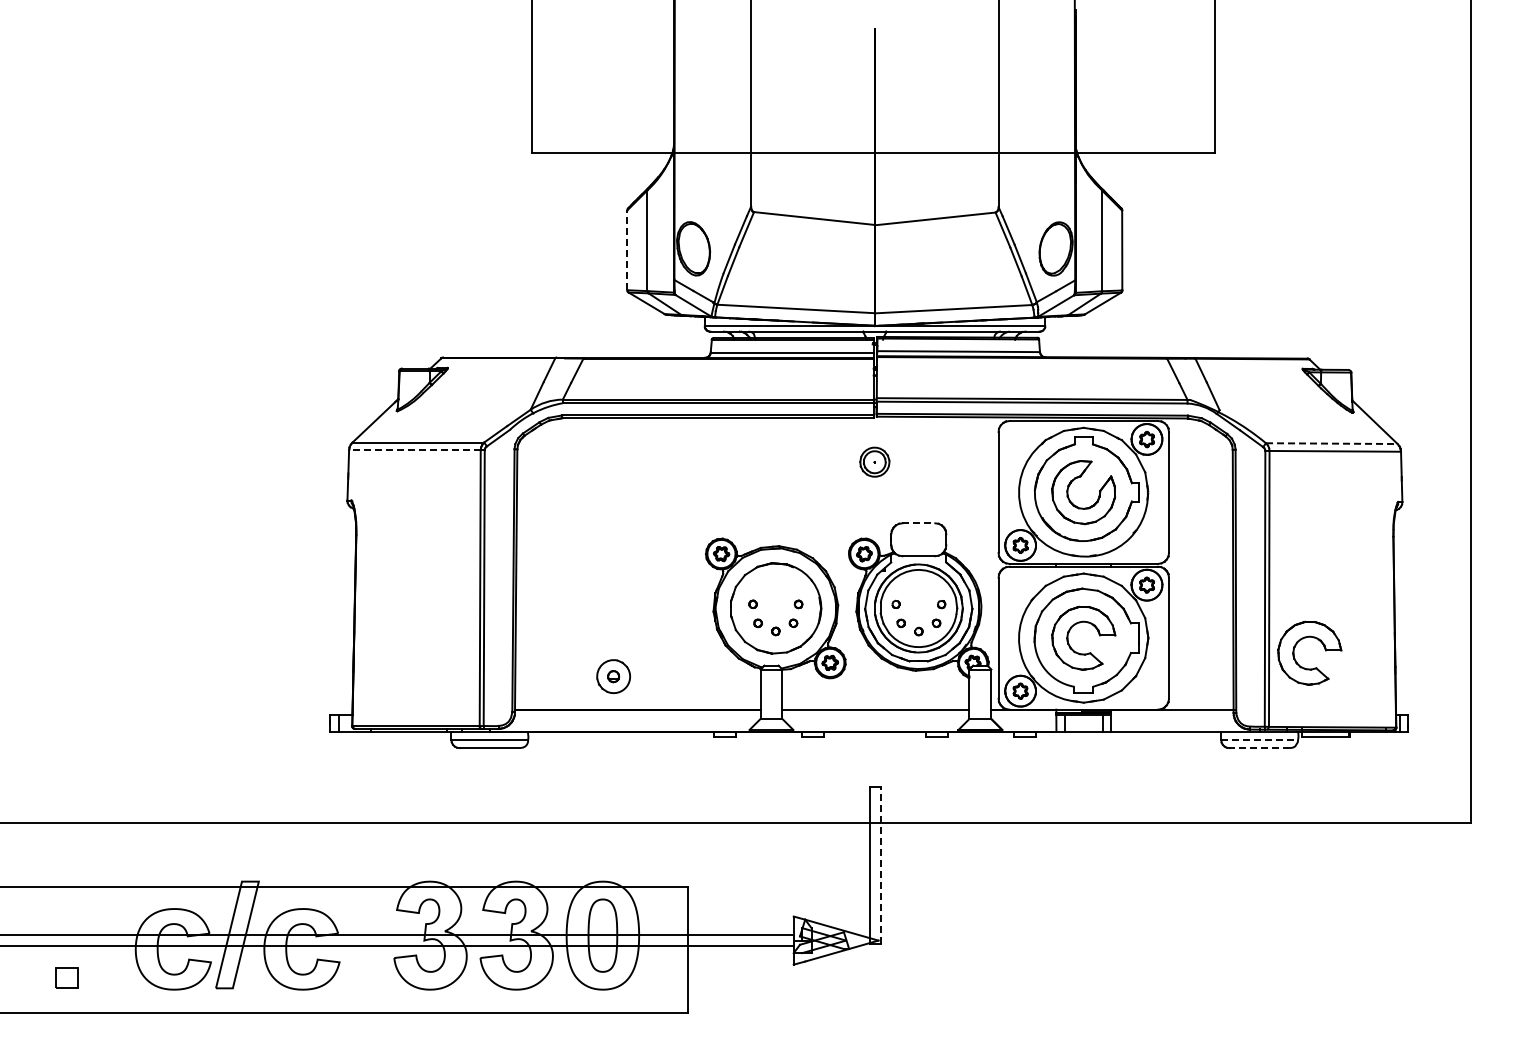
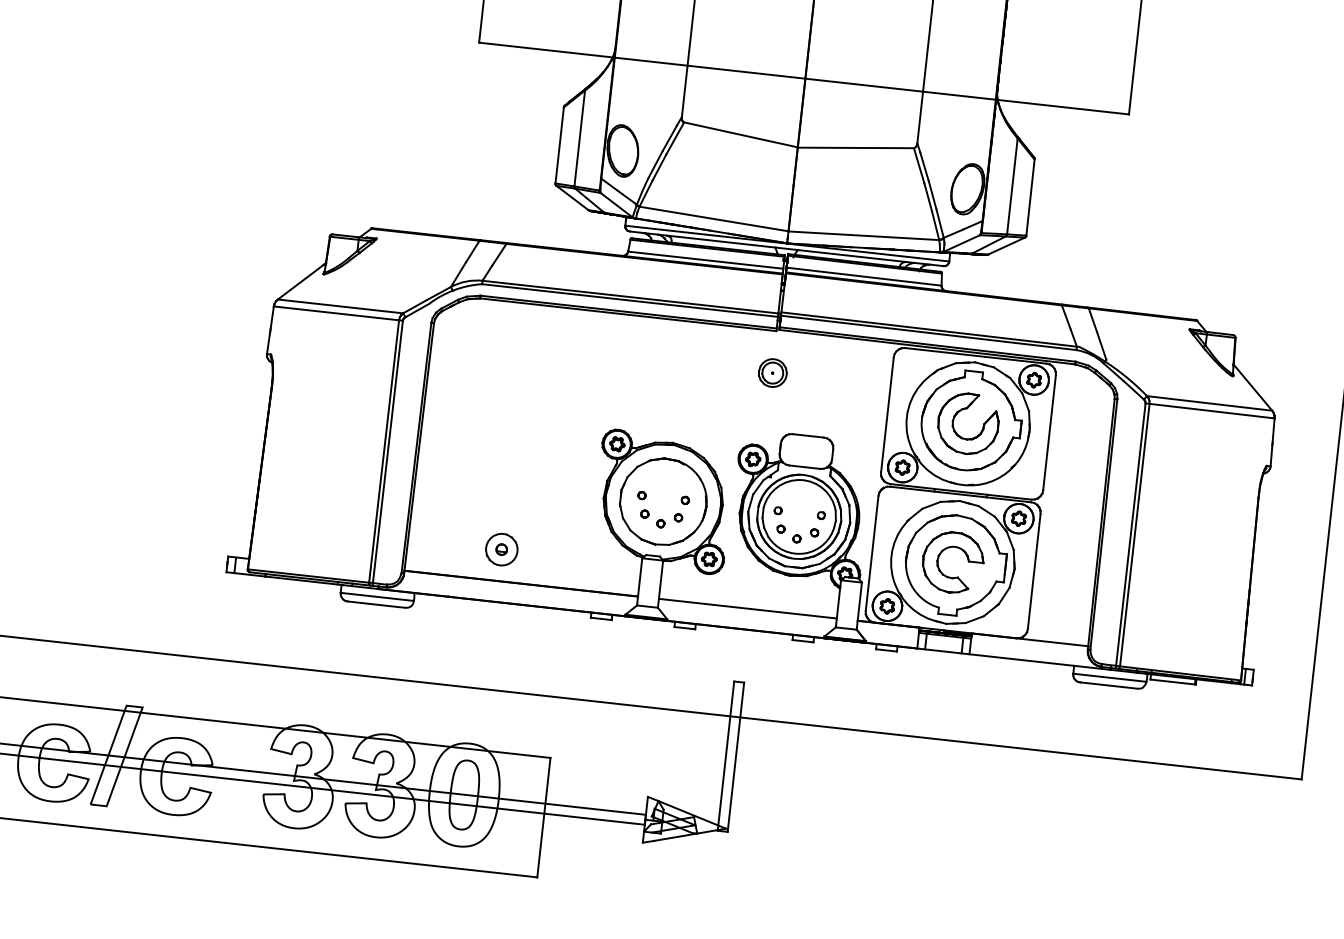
line: (627, 250) -> (559, 145), dashed -> solid
line: (1331, 443) -> (1209, 403), dashed -> solid
line: (414, 450) -> (336, 313), dashed -> solid
line: (919, 523) -> (808, 436), dashed -> solid
part: (1306, 638) -> (1165, 586), removed
line: (1260, 739) -> (1110, 677), dashed -> solid
line: (1259, 748) -> (1108, 685), dashed -> solid
line: (880, 864) -> (735, 756), dashed -> solid

